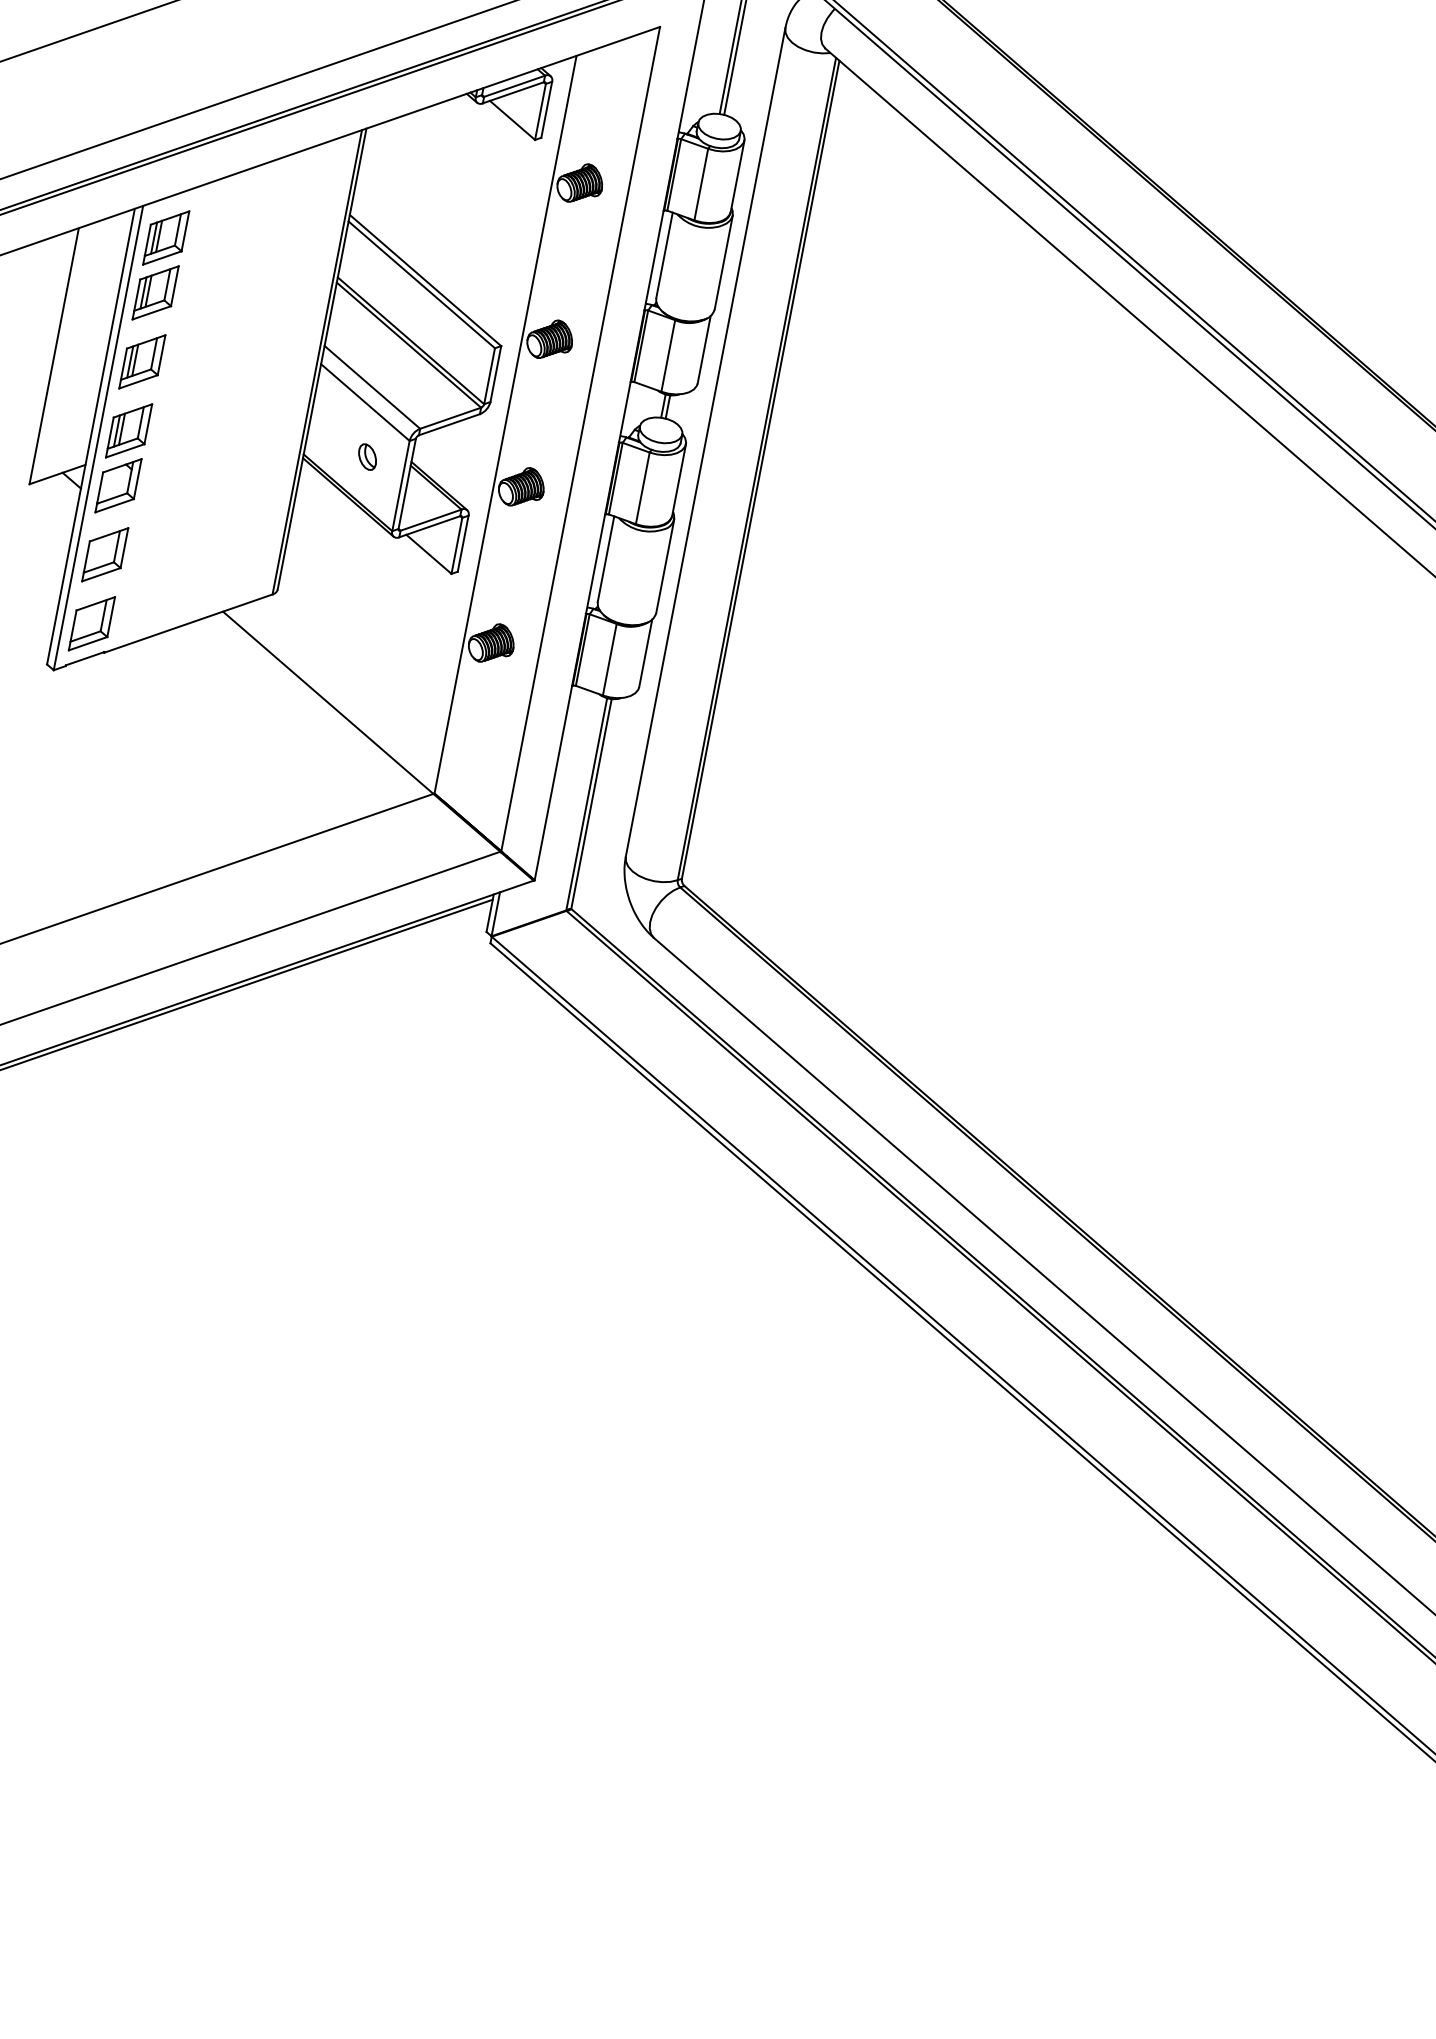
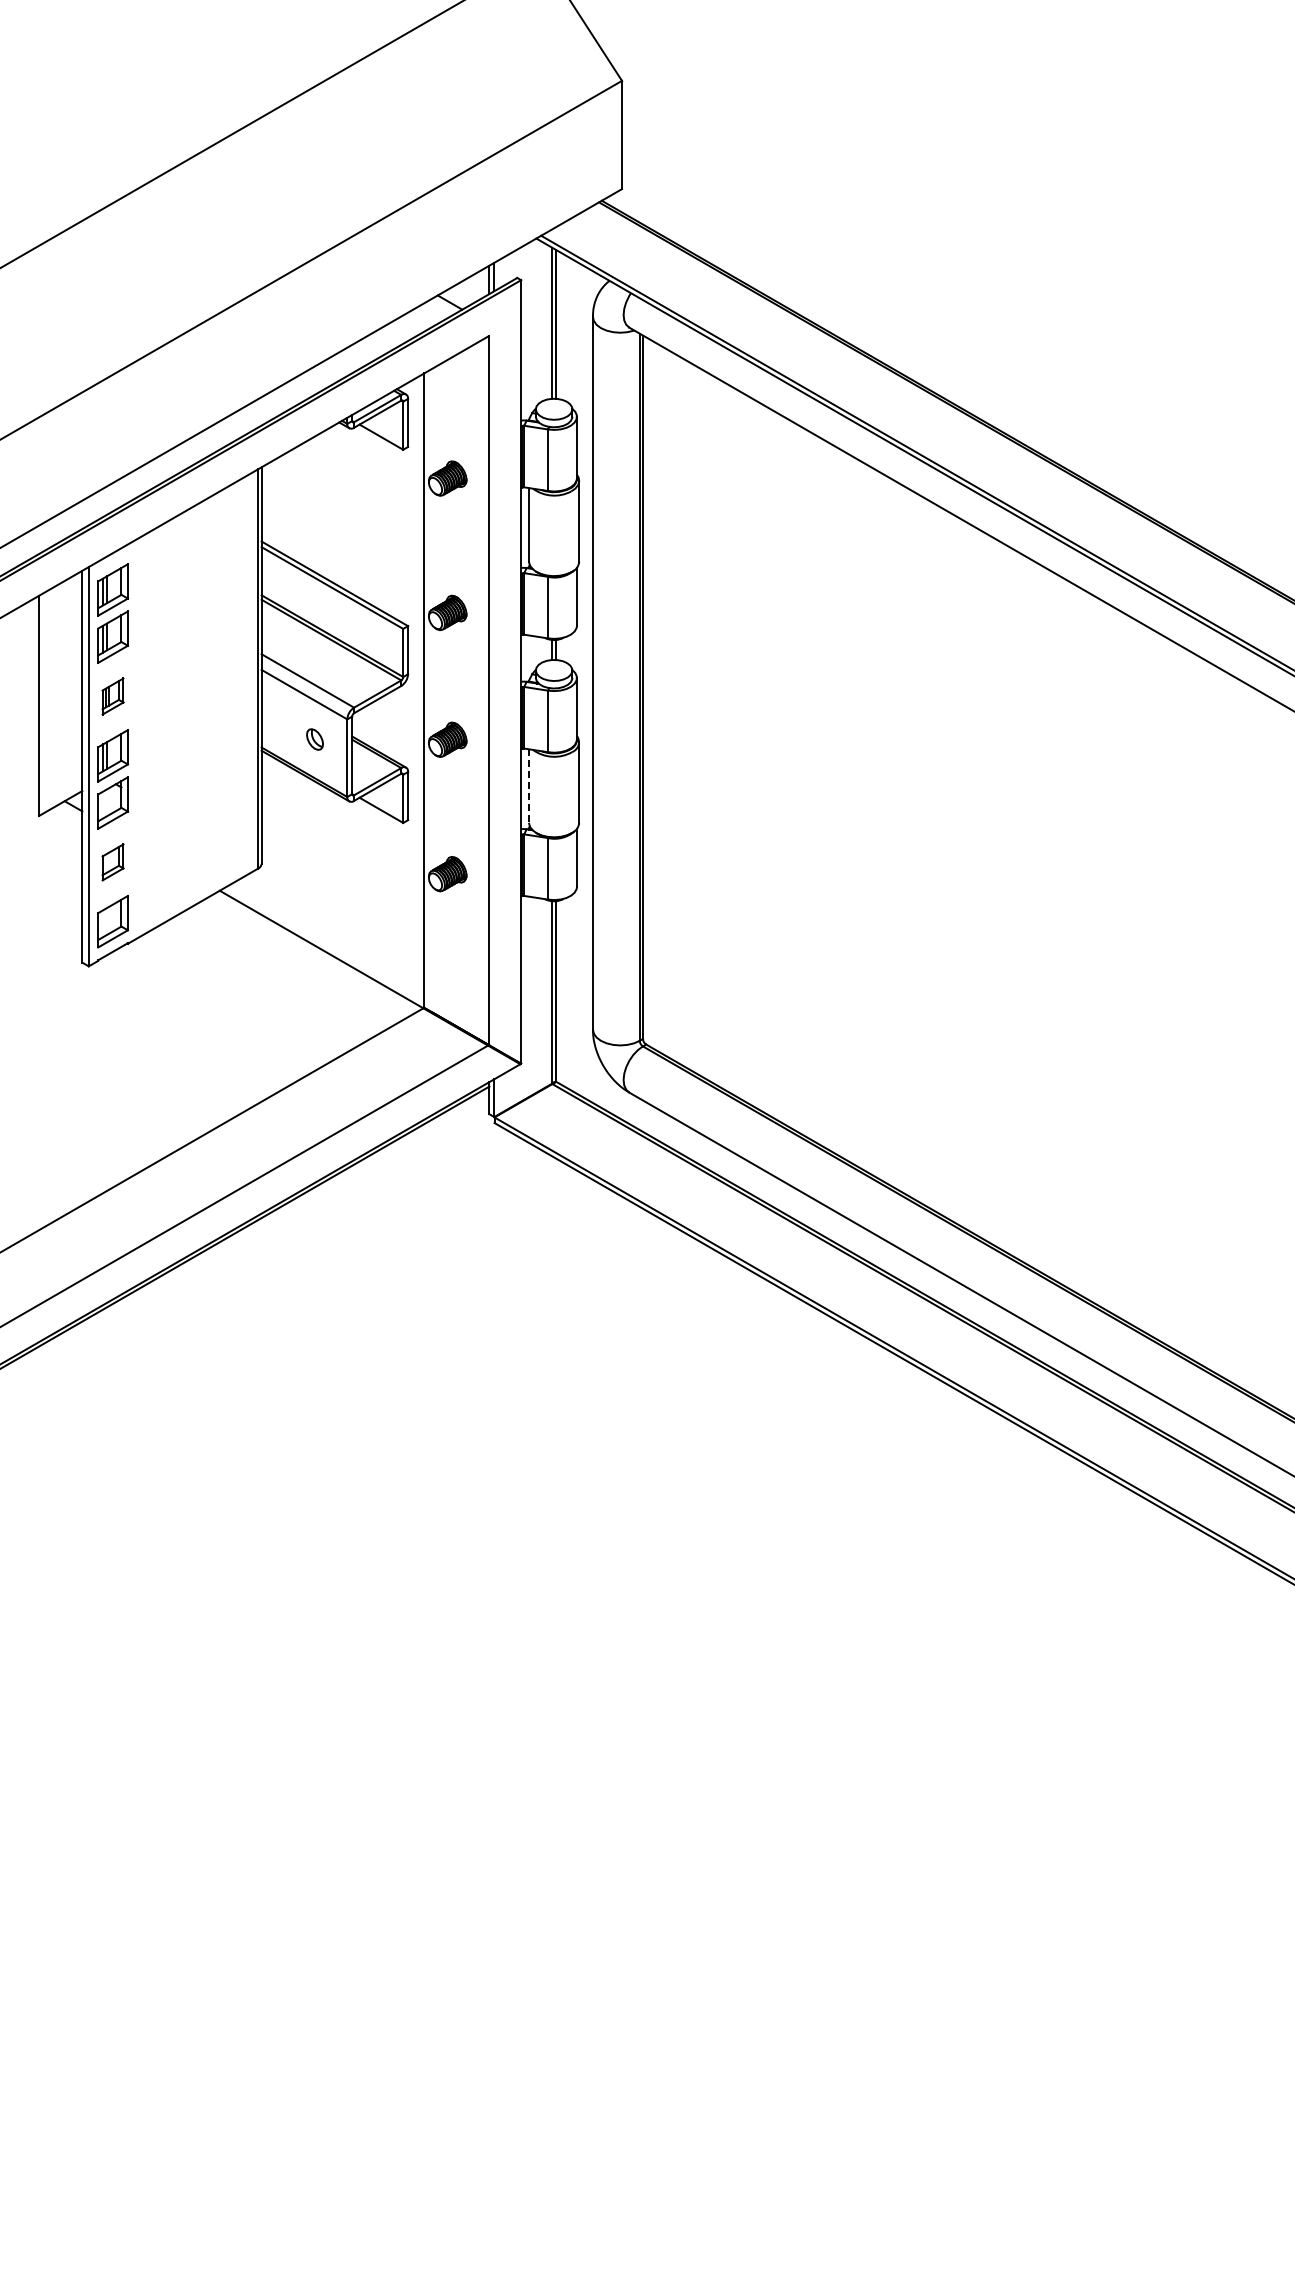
part: (141, 361) -> (112, 696), size x0.7
part: (104, 554) -> (112, 862), size x0.7
line: (606, 559) -> (529, 786), solid -> dashed

